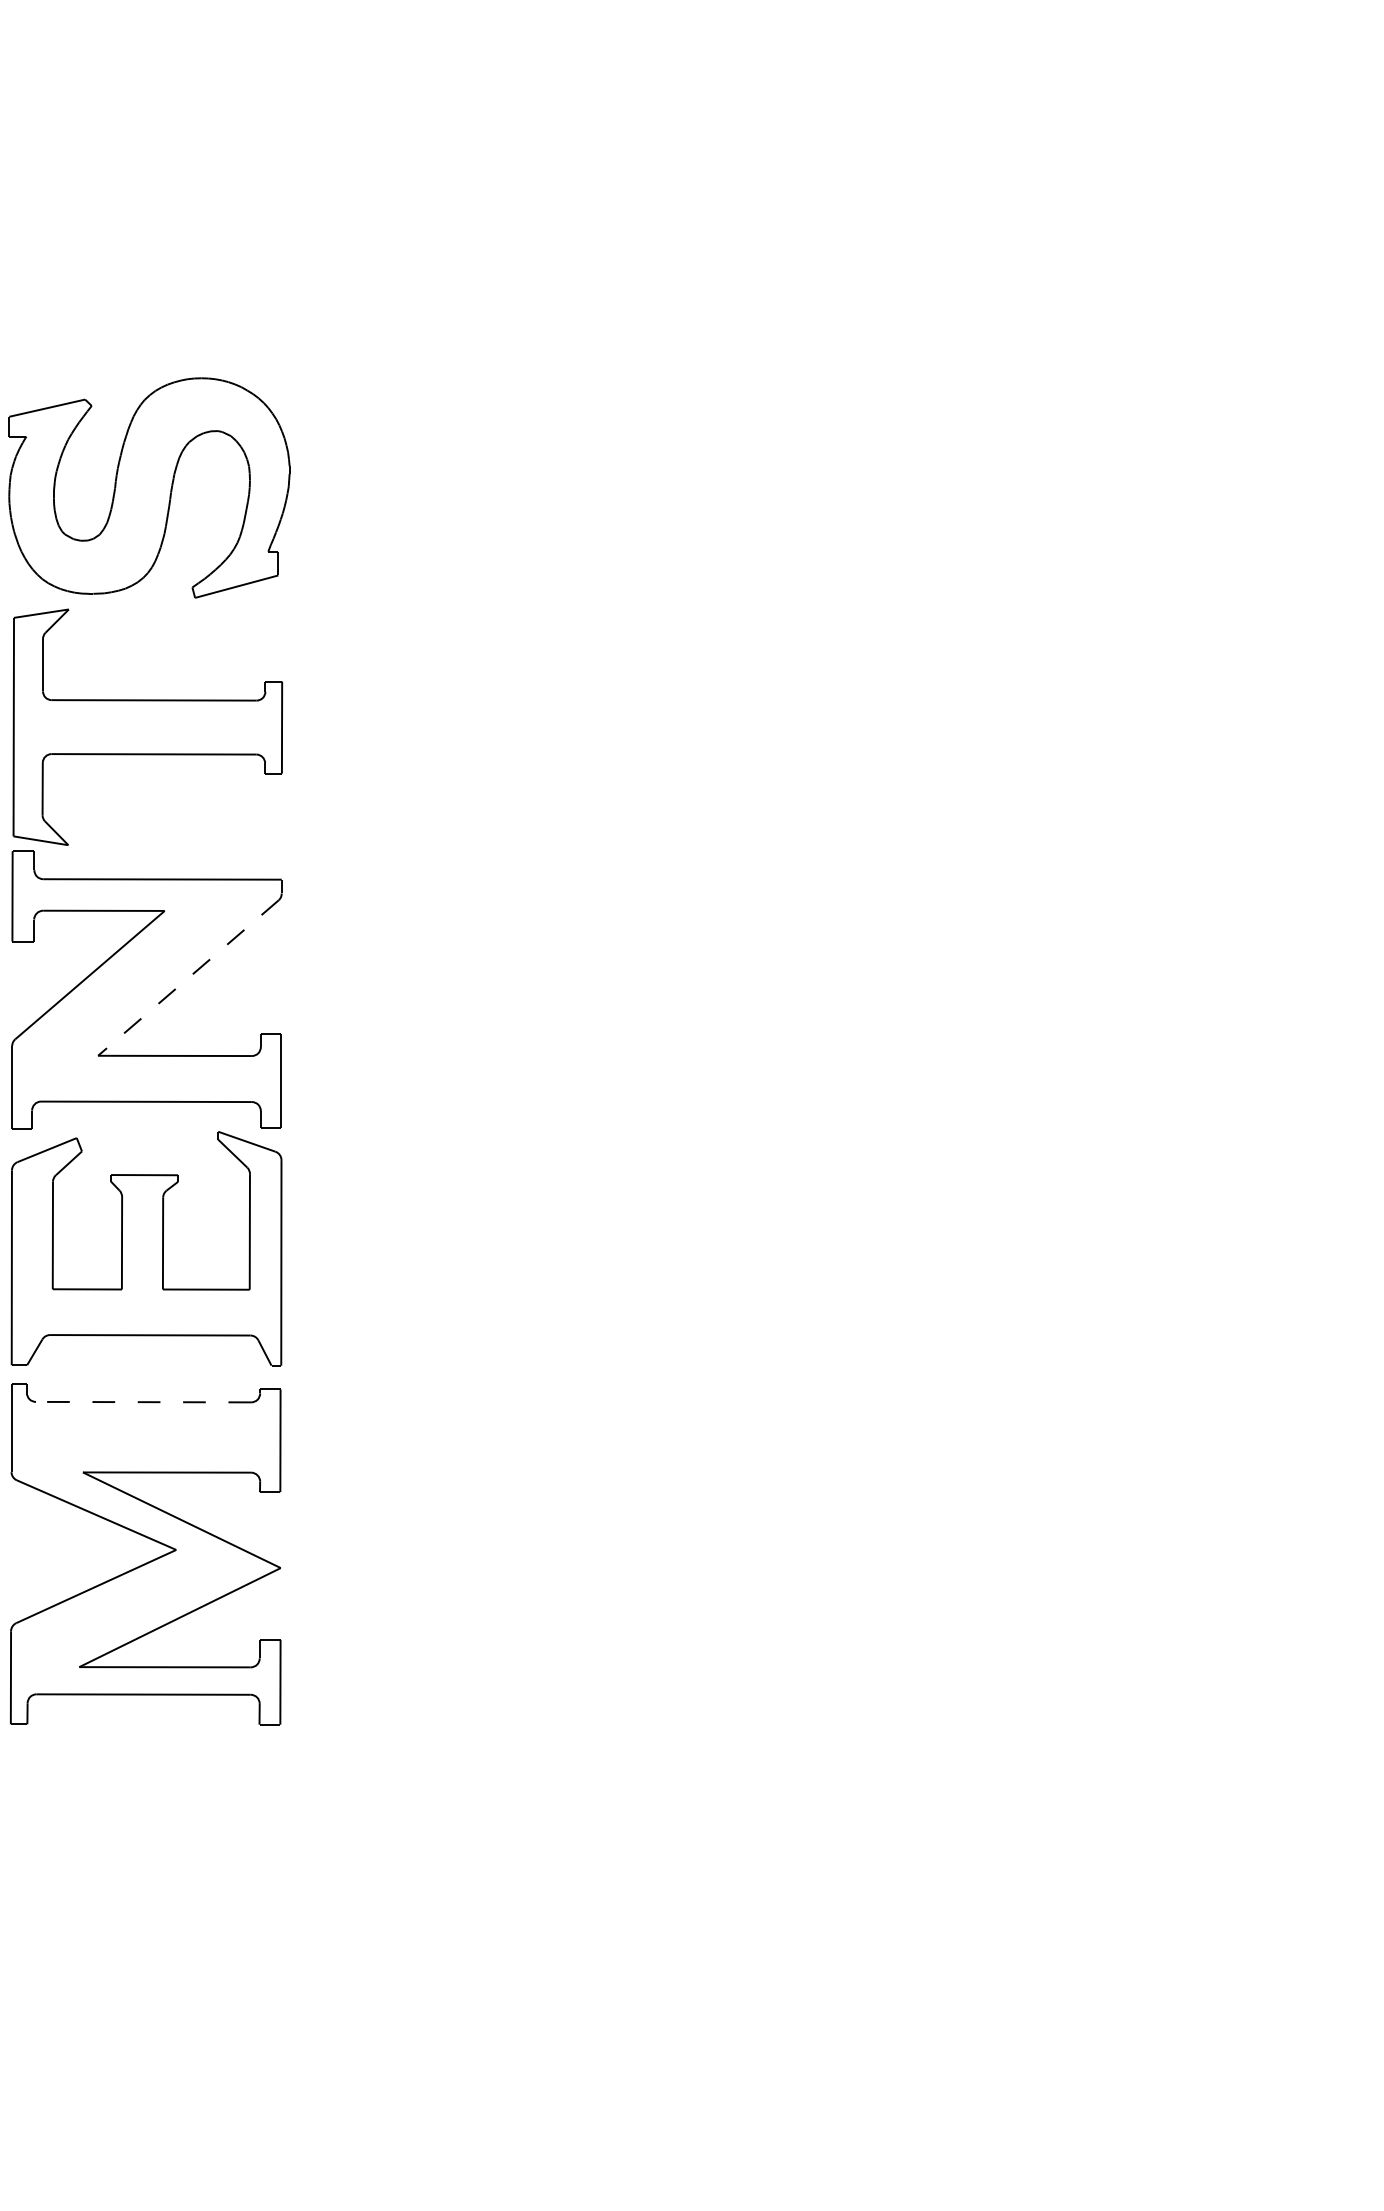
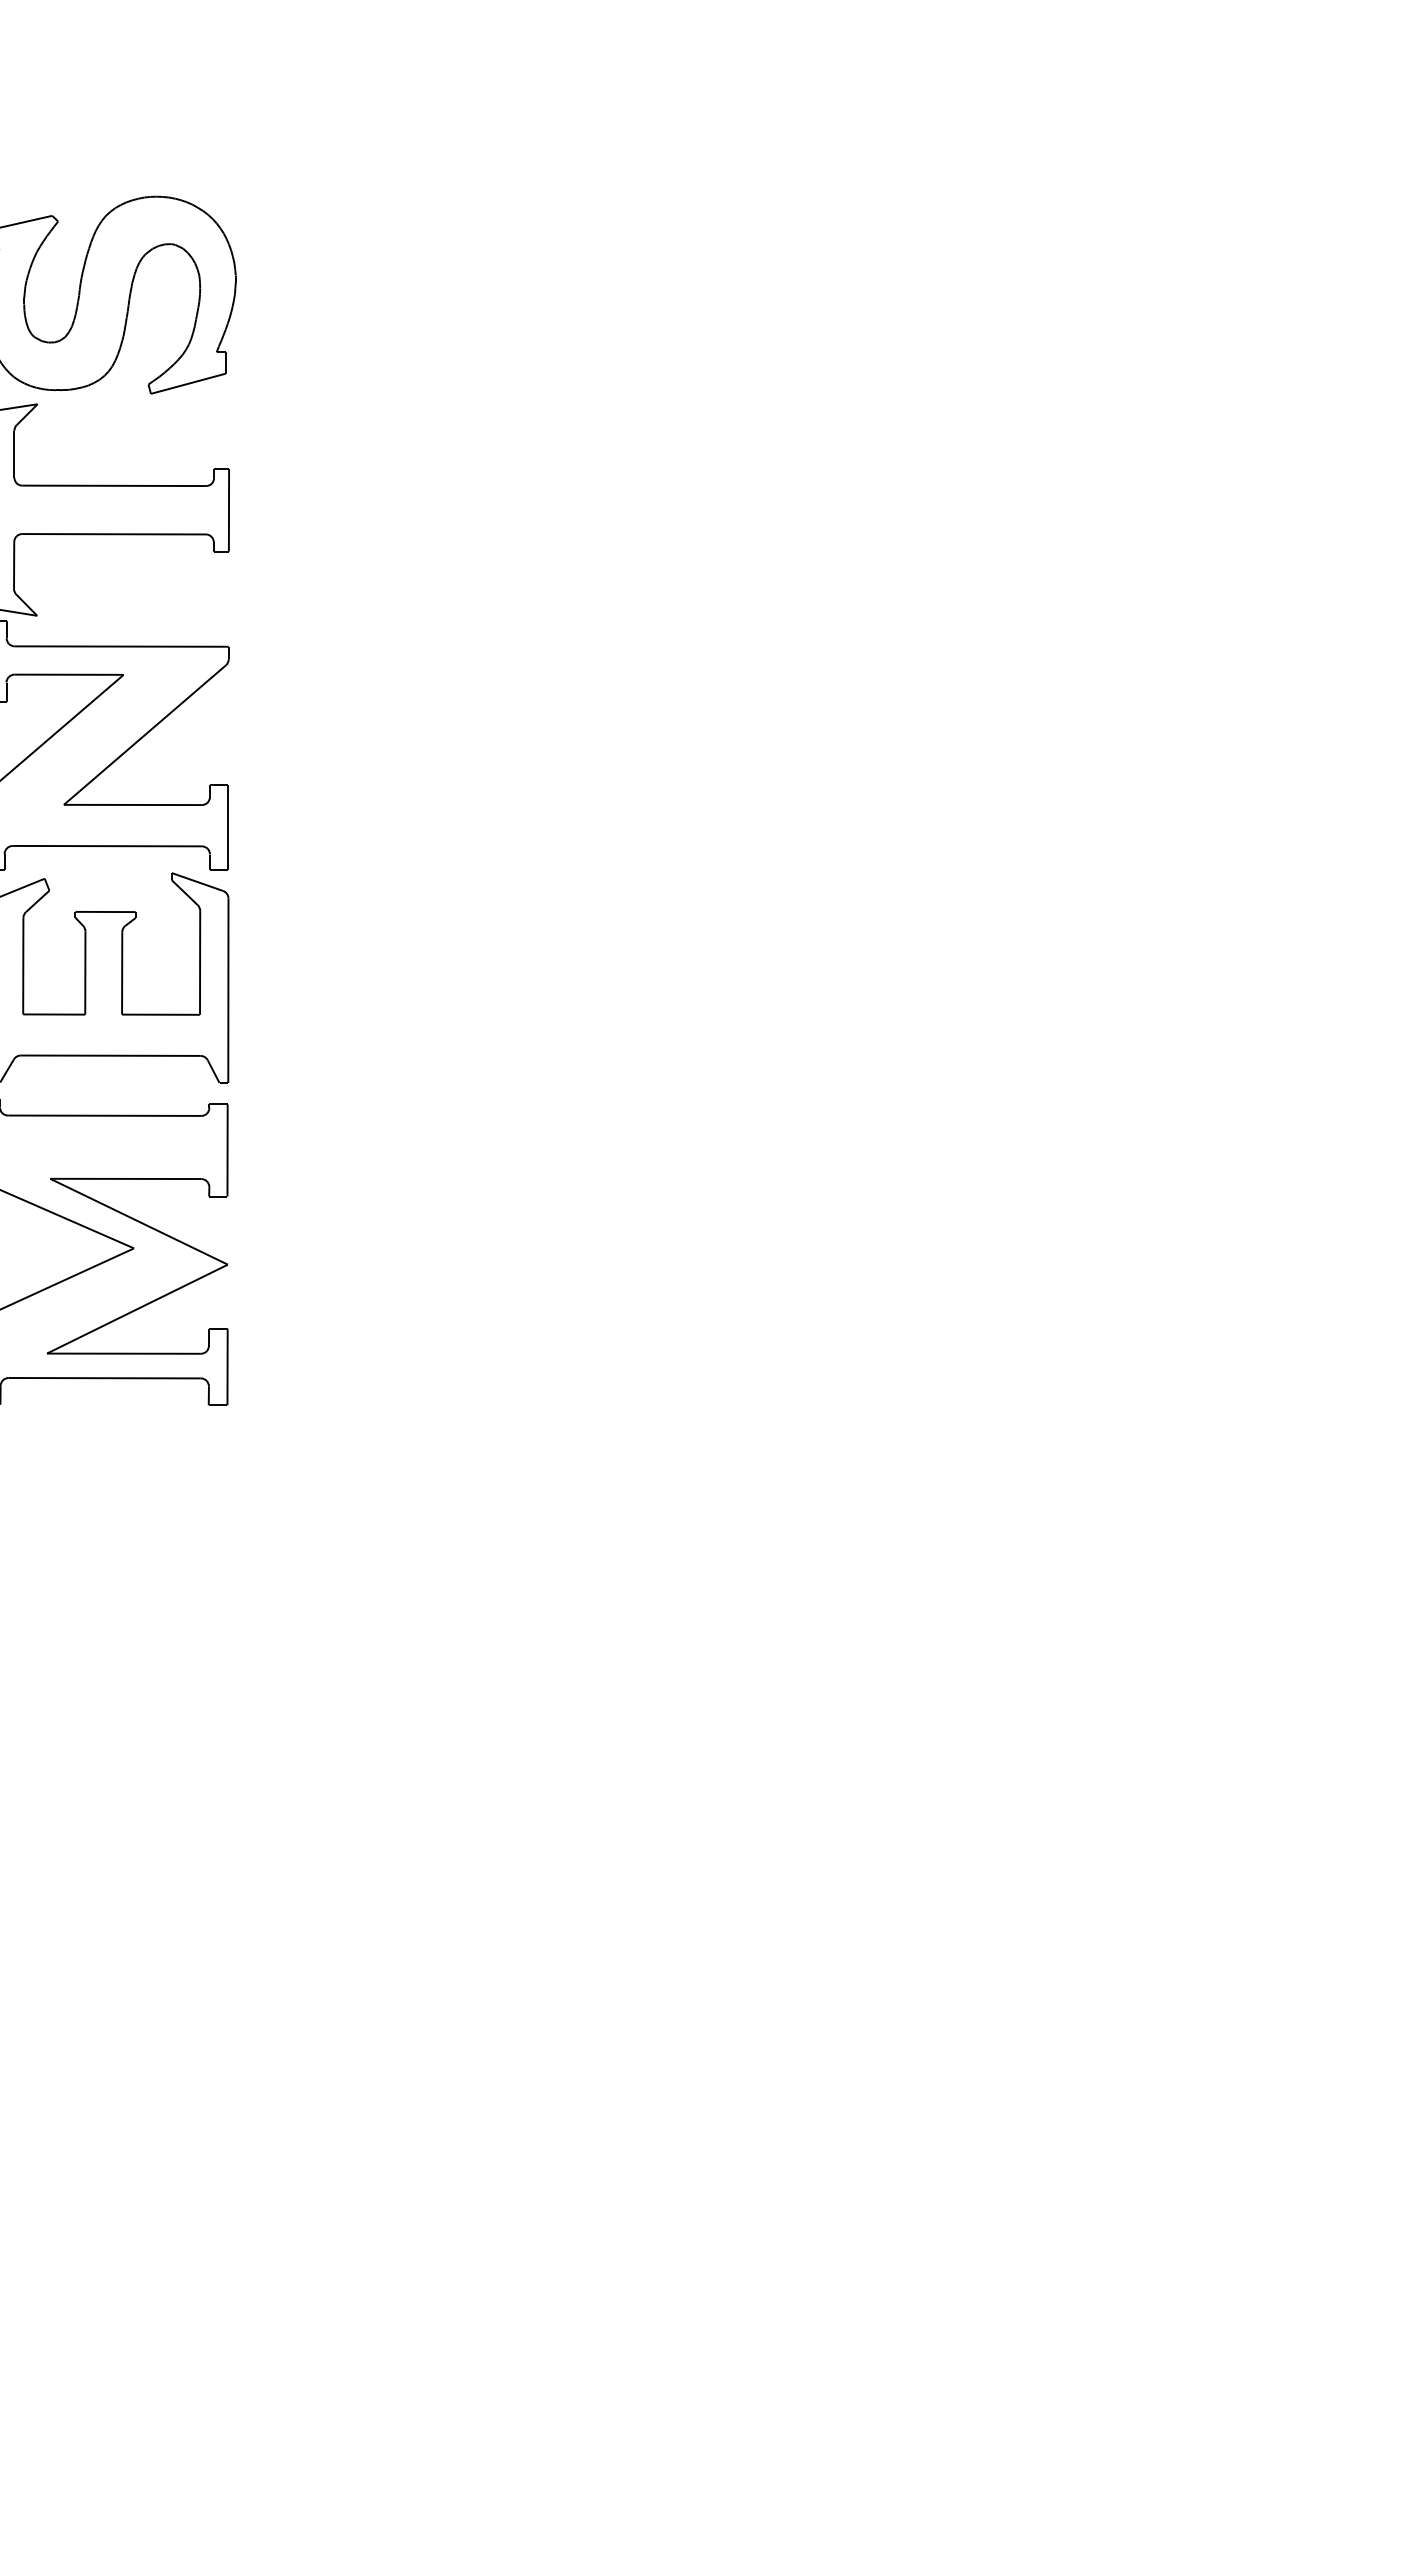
line: (187, 978) -> (144, 735), dashed -> solid
line: (143, 1401) -> (104, 1115), dashed -> solid

